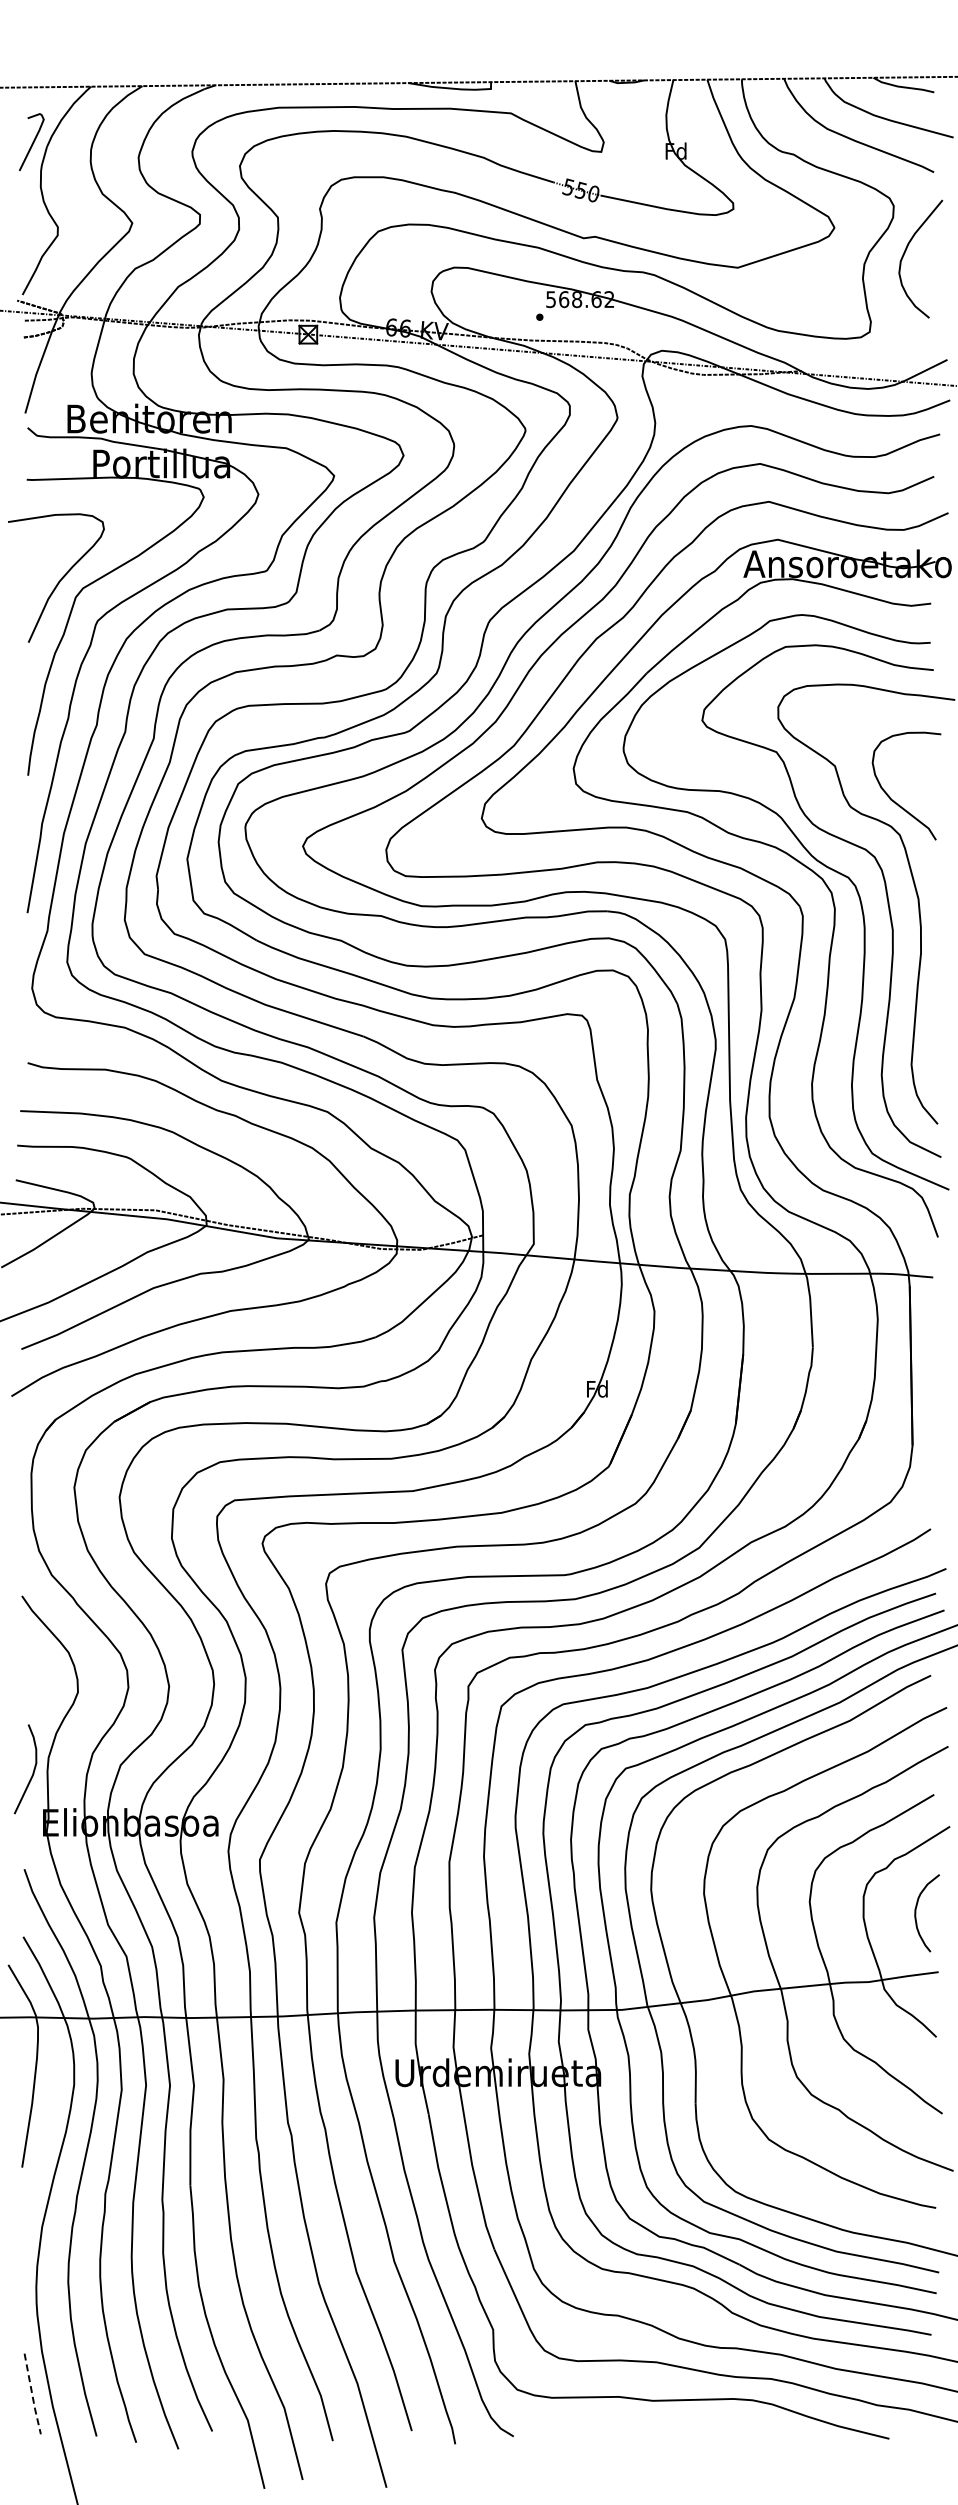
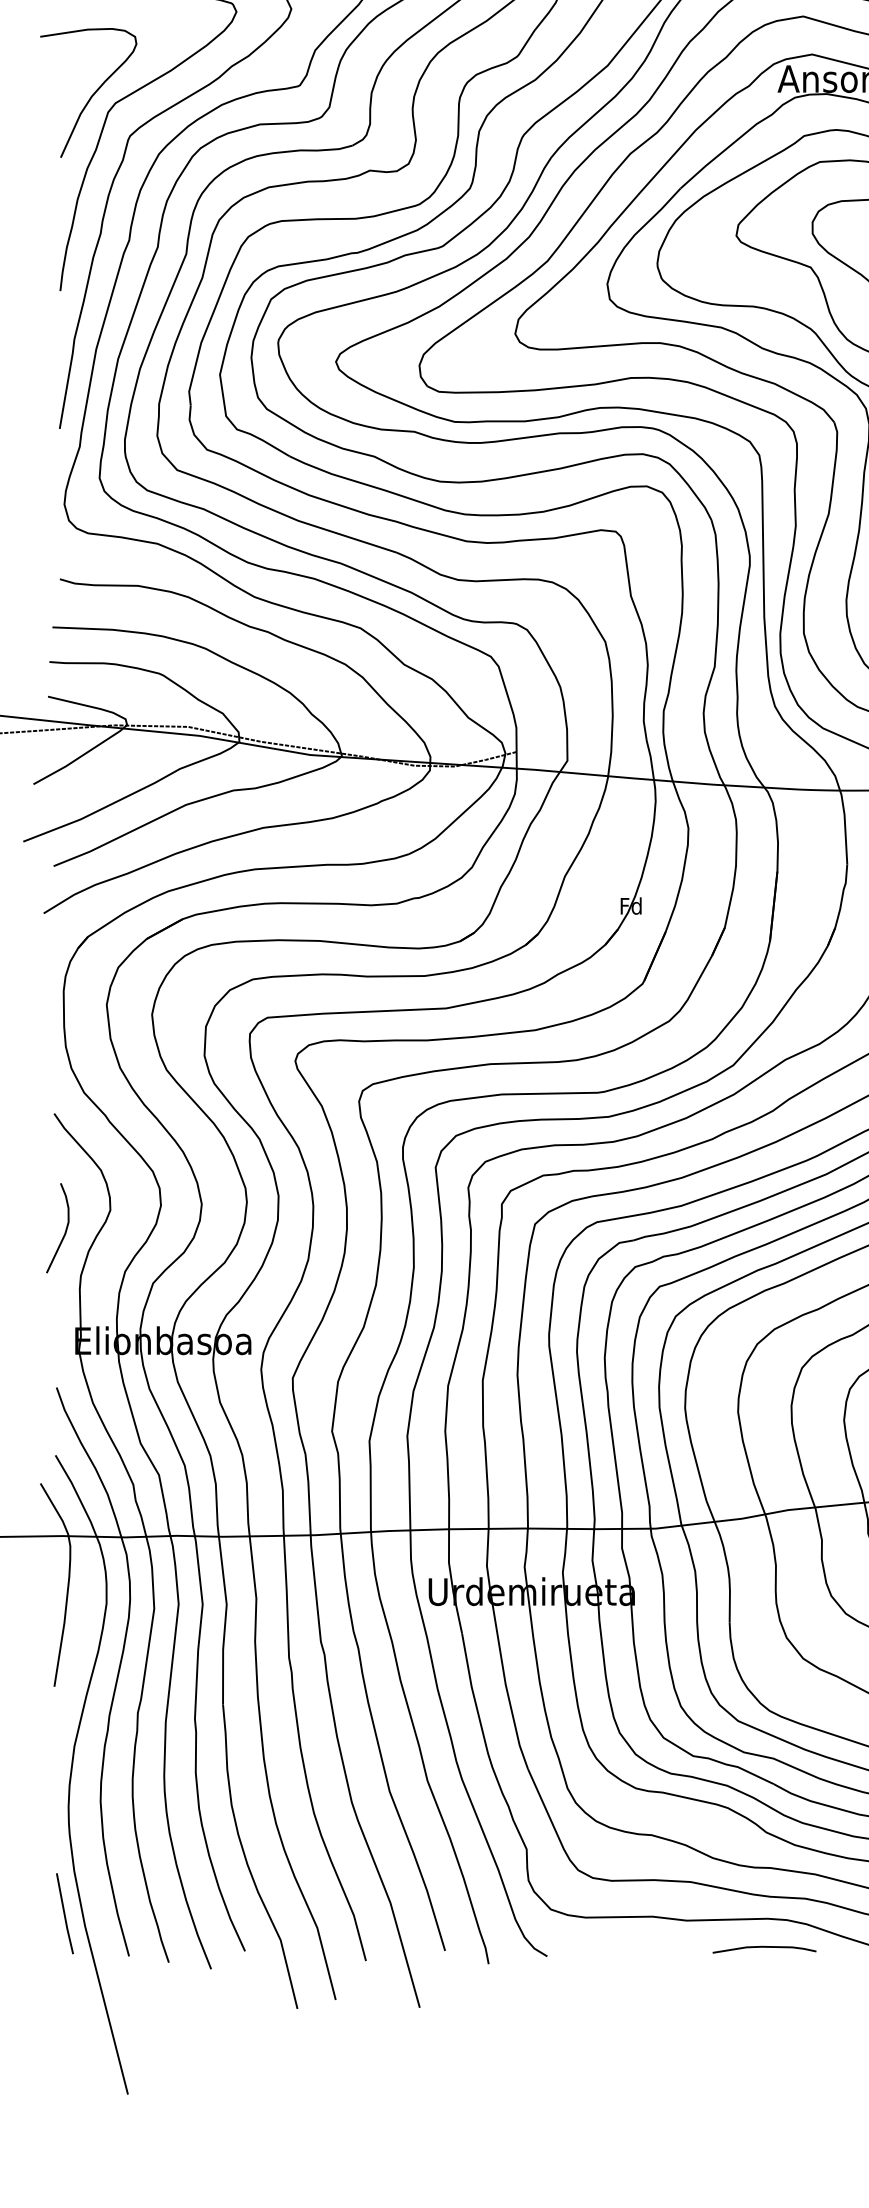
curve: (32, 1772) -> (64, 1231), moved
line: (32, 2394) -> (64, 1914), dashed -> solid
curve: (730, 2427) -> (764, 1947), added

